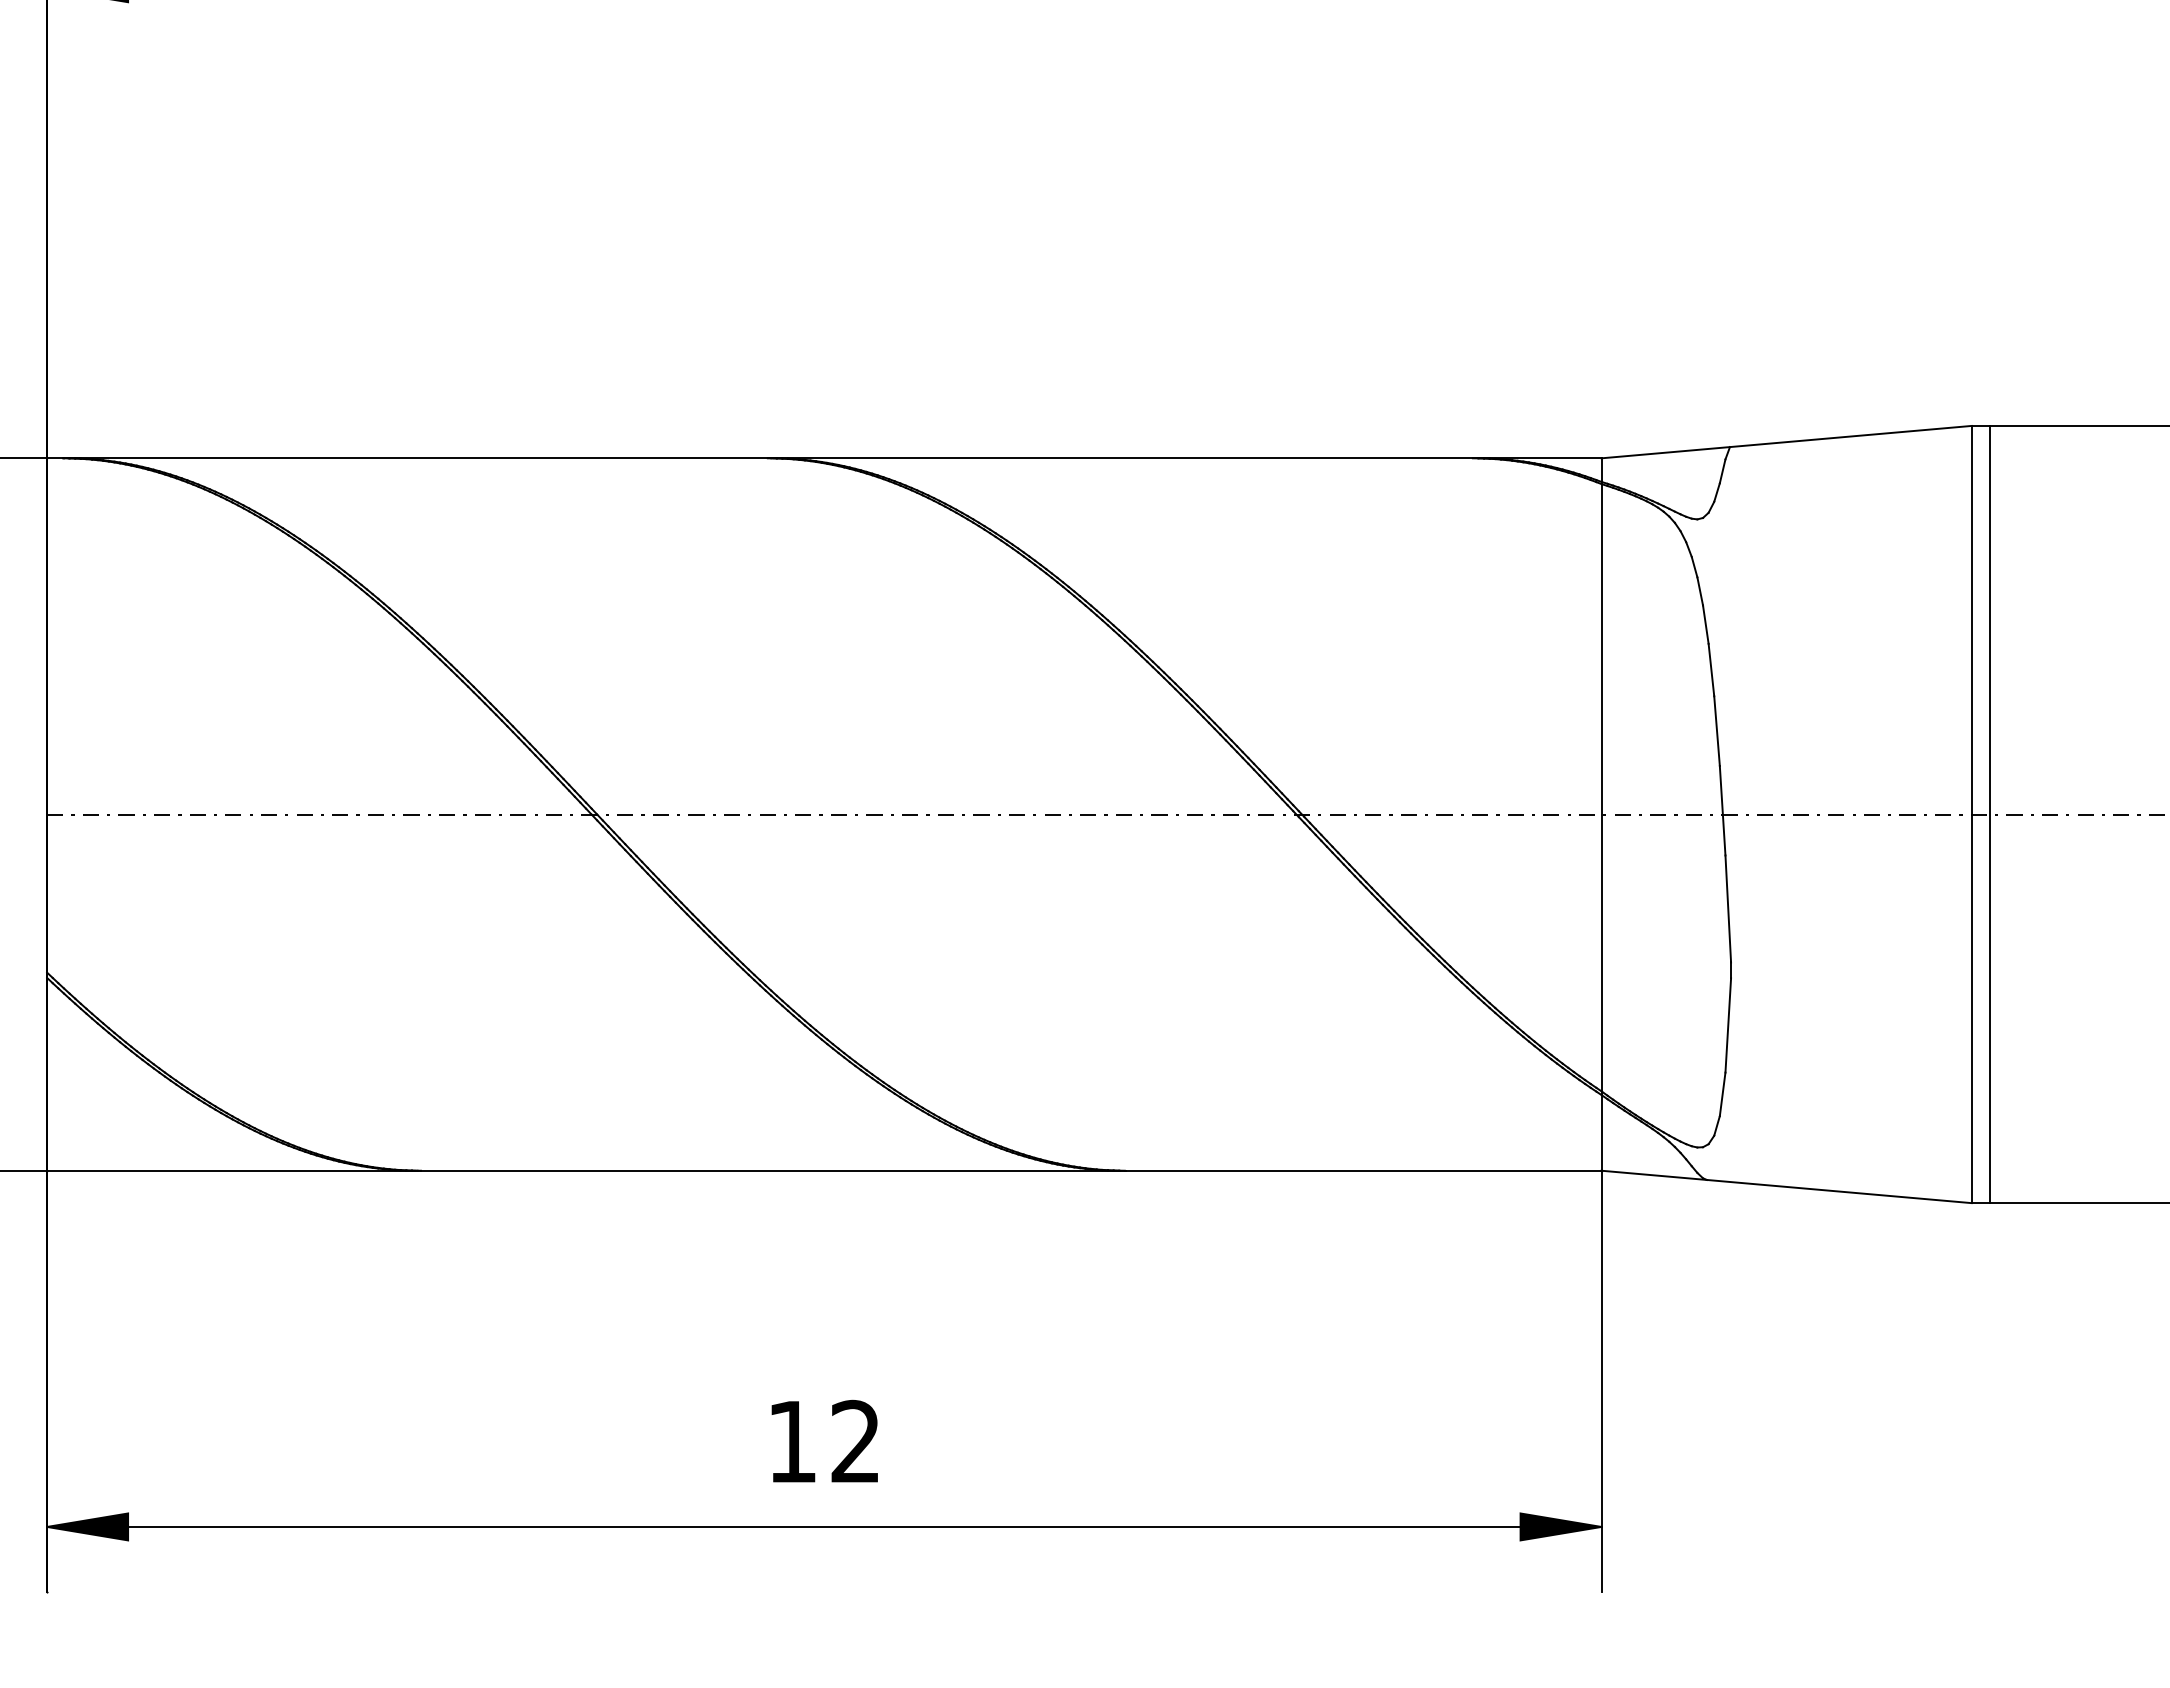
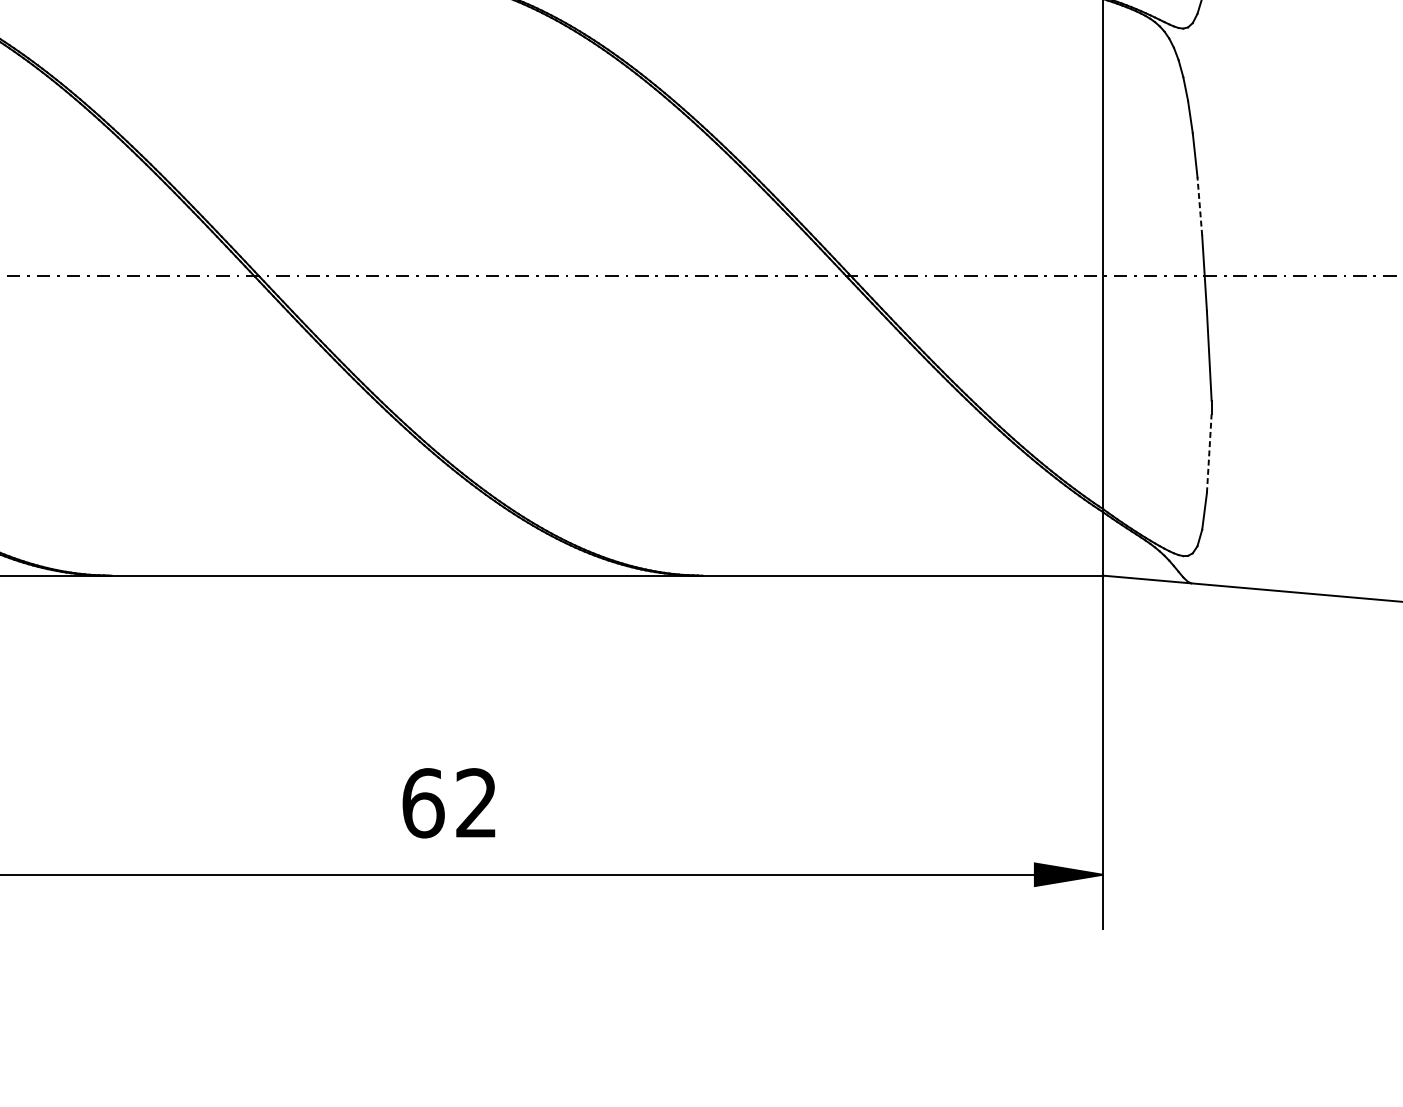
line: (1717, 730) -> (1200, 205), solid -> dashed
line: (1728, 1025) -> (1209, 453), solid -> dashed
text: (792, 1441) -> (423, 803), 12 -> 62

